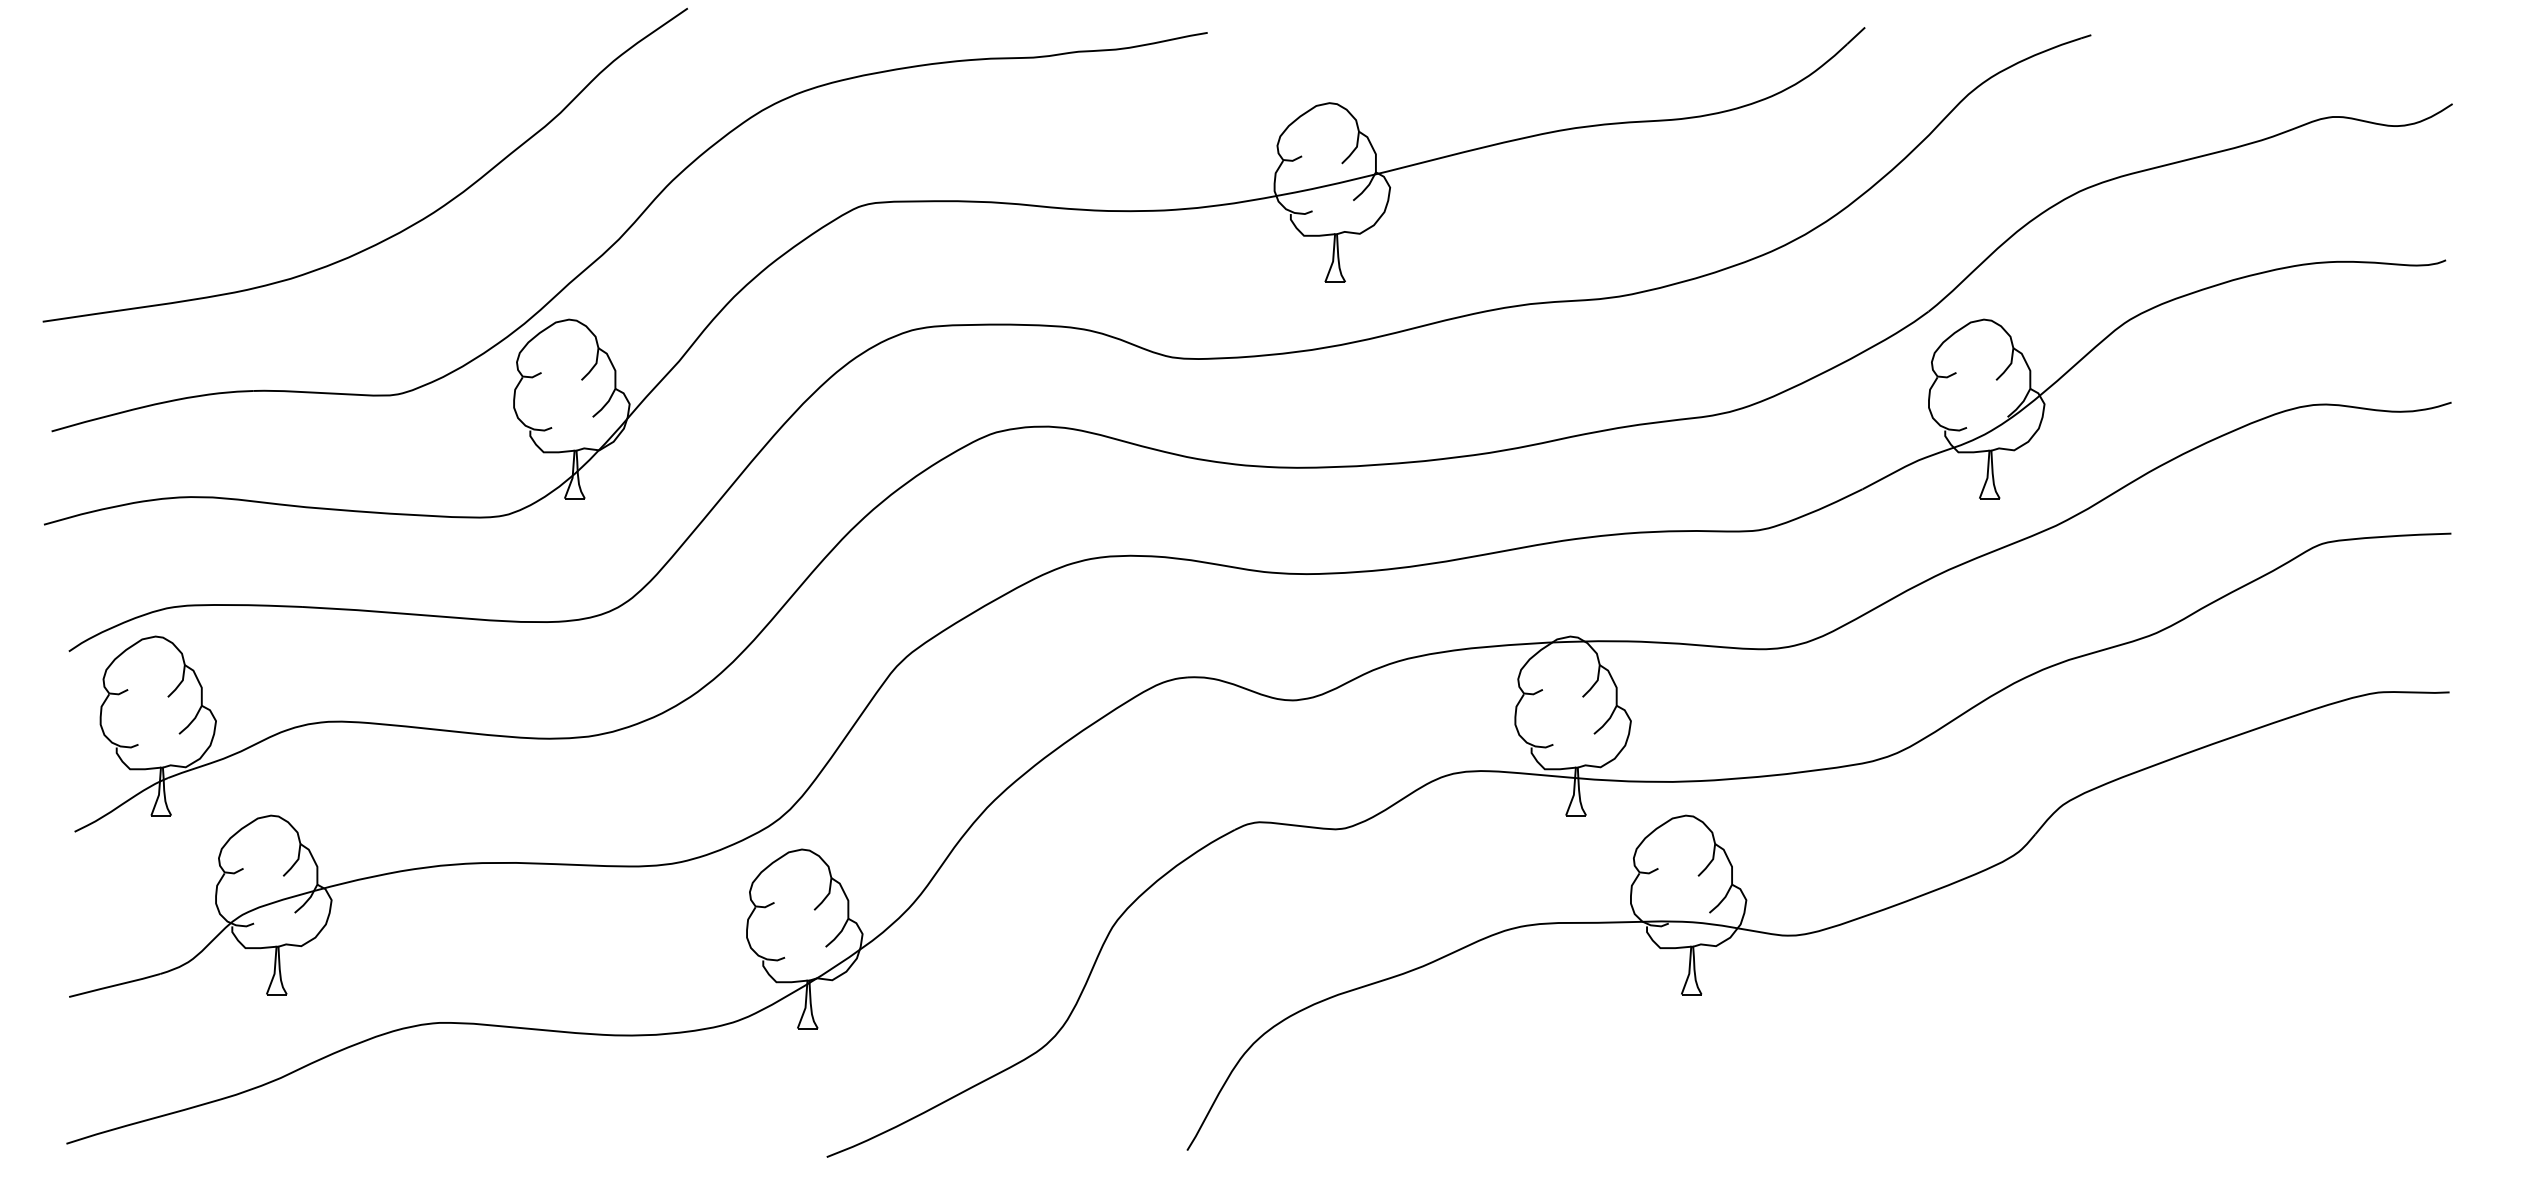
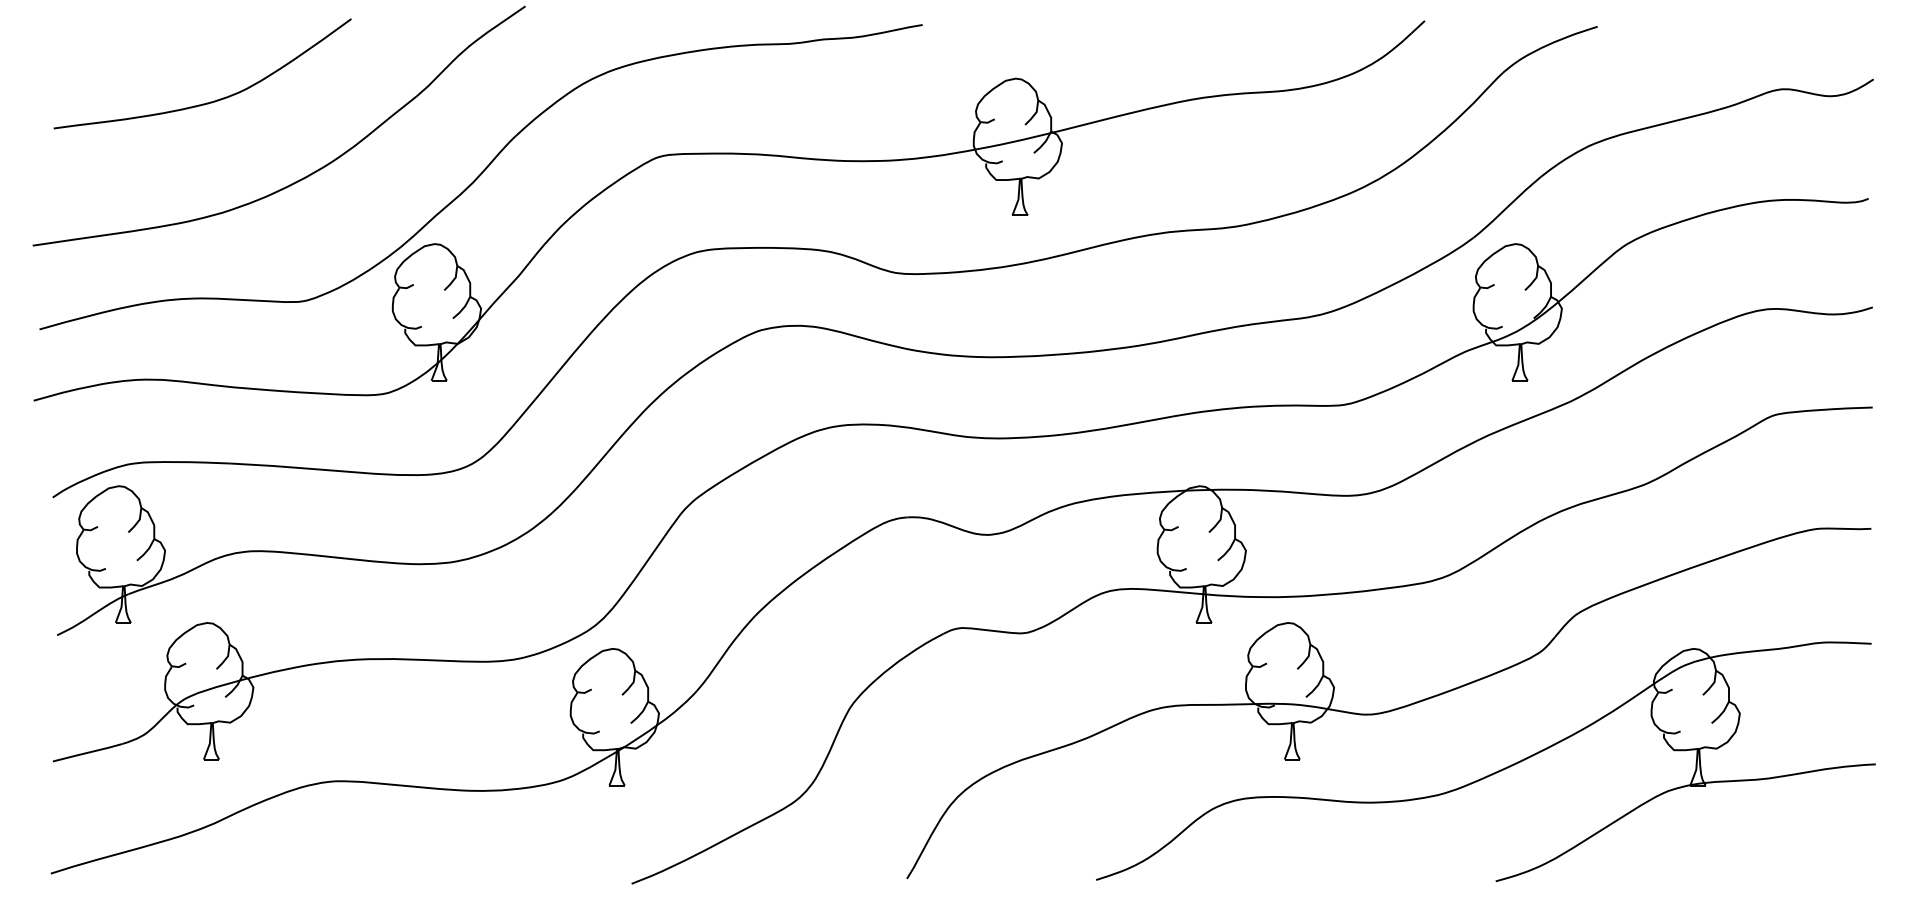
curve: (274, 133) -> (209, 101), added
part: (1951, 1013) -> (1490, 774), added

